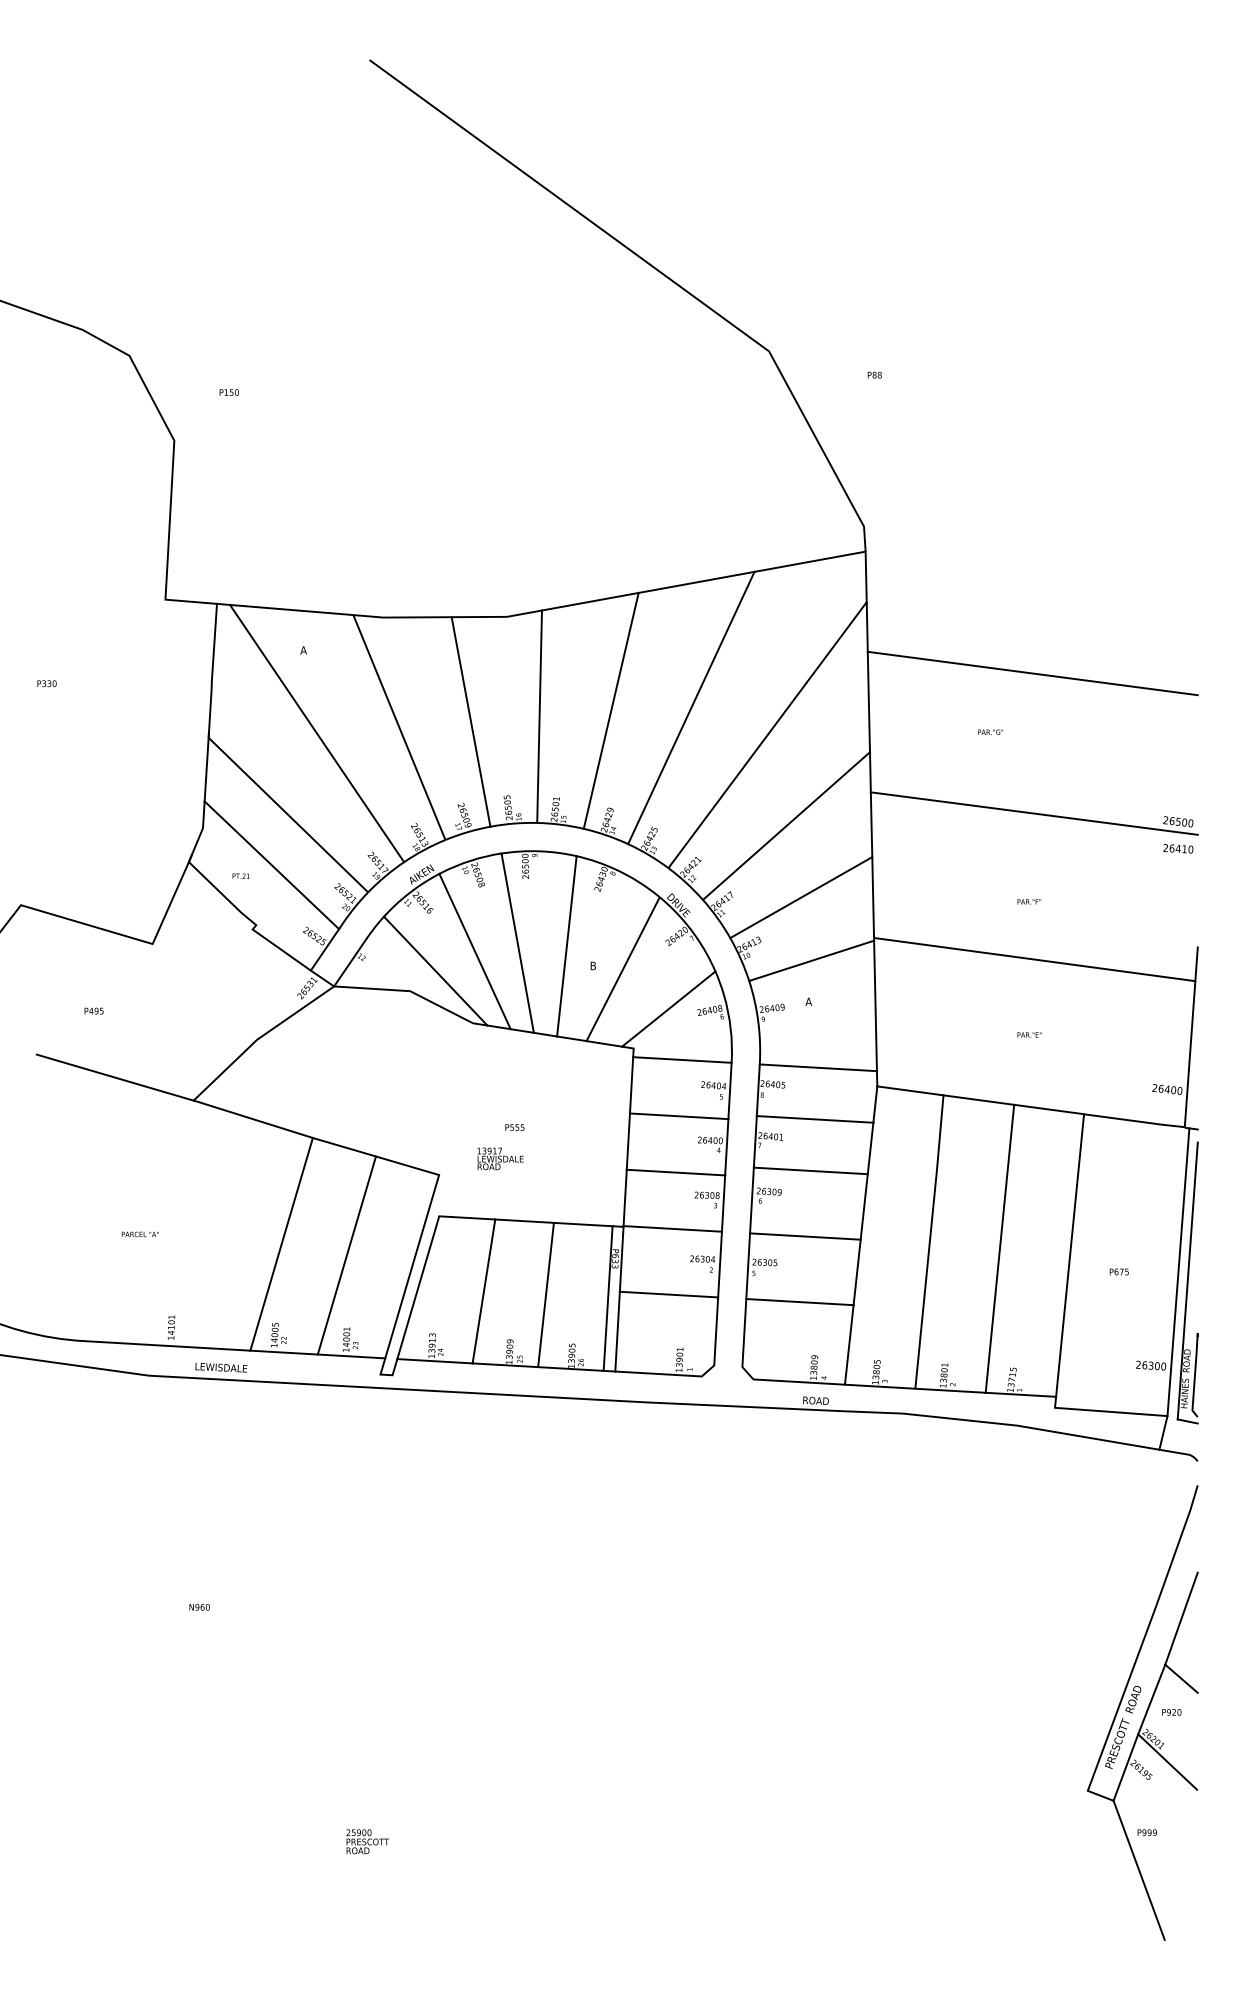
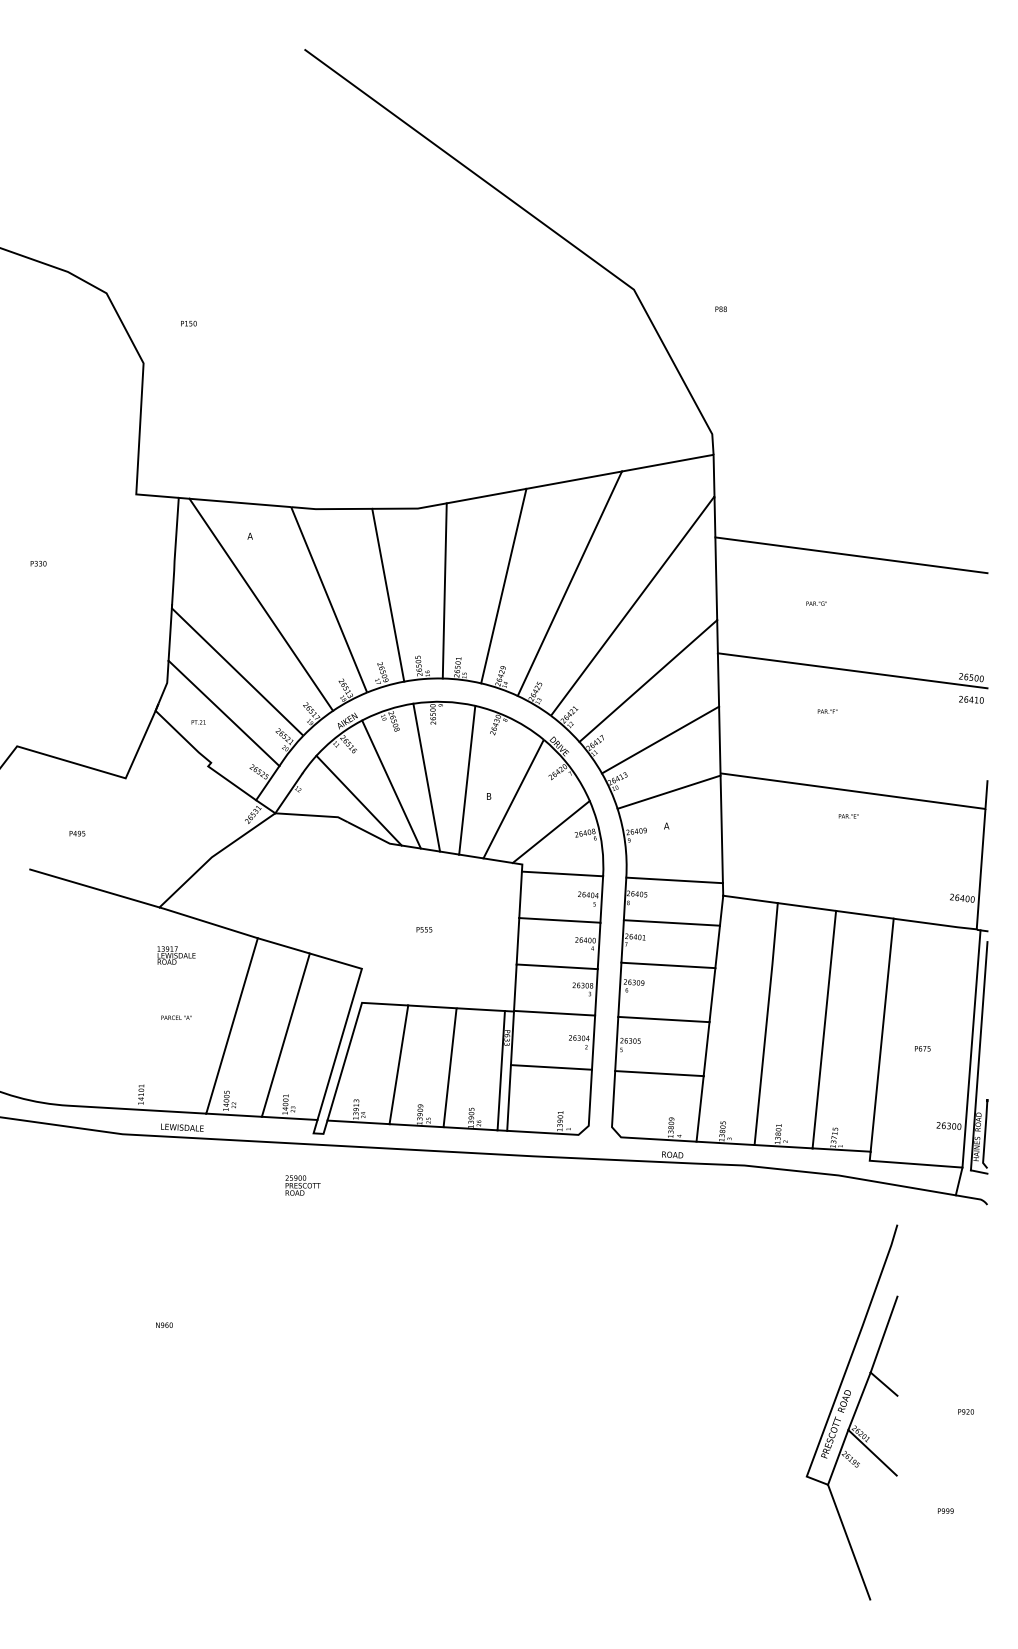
text: (1029, 901) -> (827, 711), moved
text: (1029, 1035) -> (848, 816), moved
text: (500, 1158) -> (176, 955), moved
text: (140, 1234) -> (176, 1017), moved
part: (1142, 1713) -> (851, 1412), moved
text: (367, 1841) -> (302, 1185), moved

